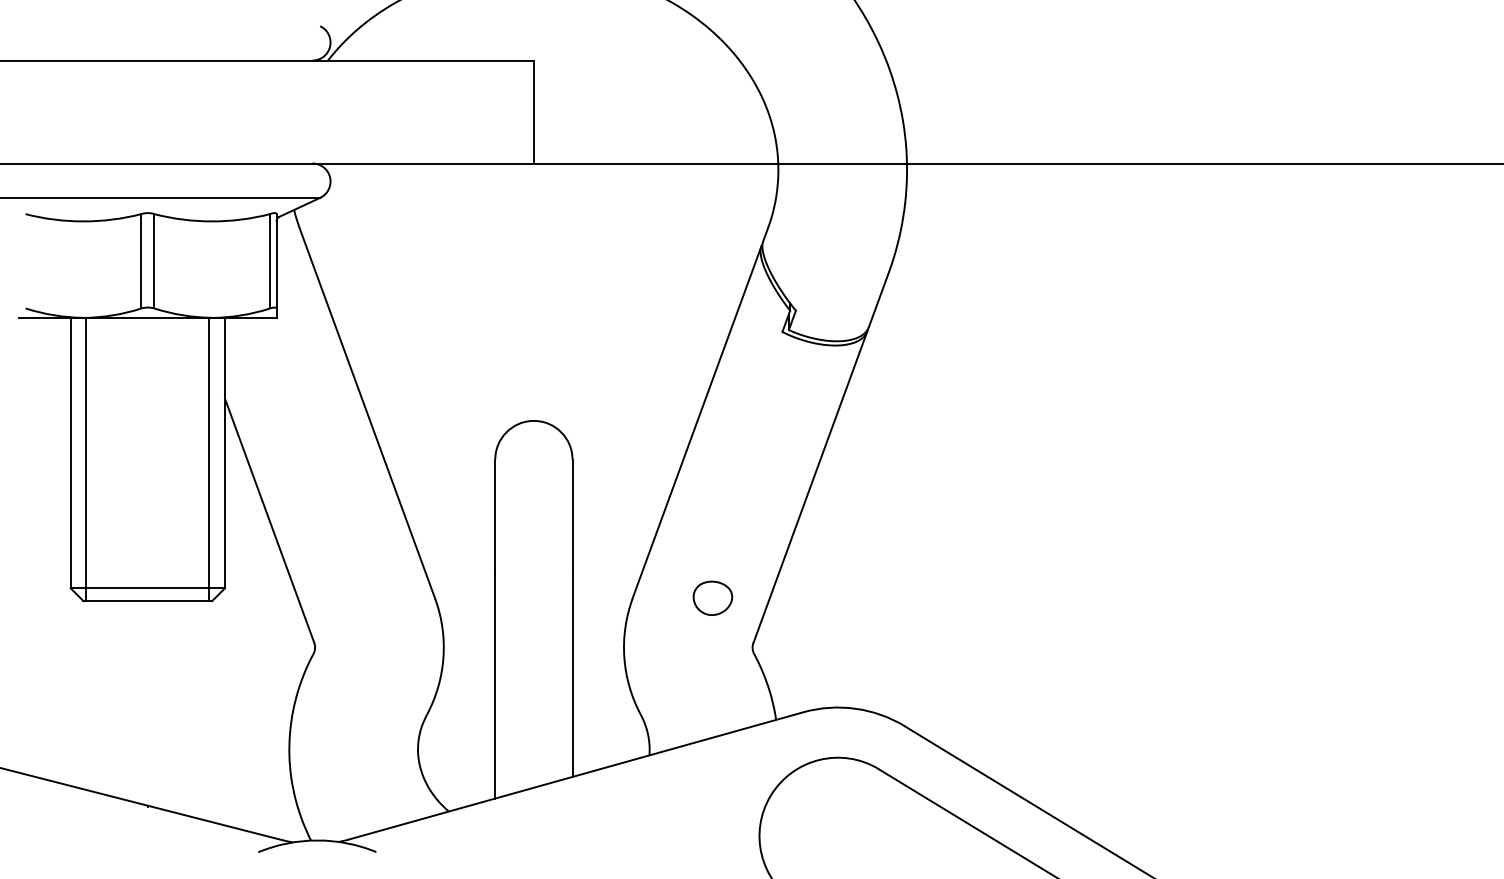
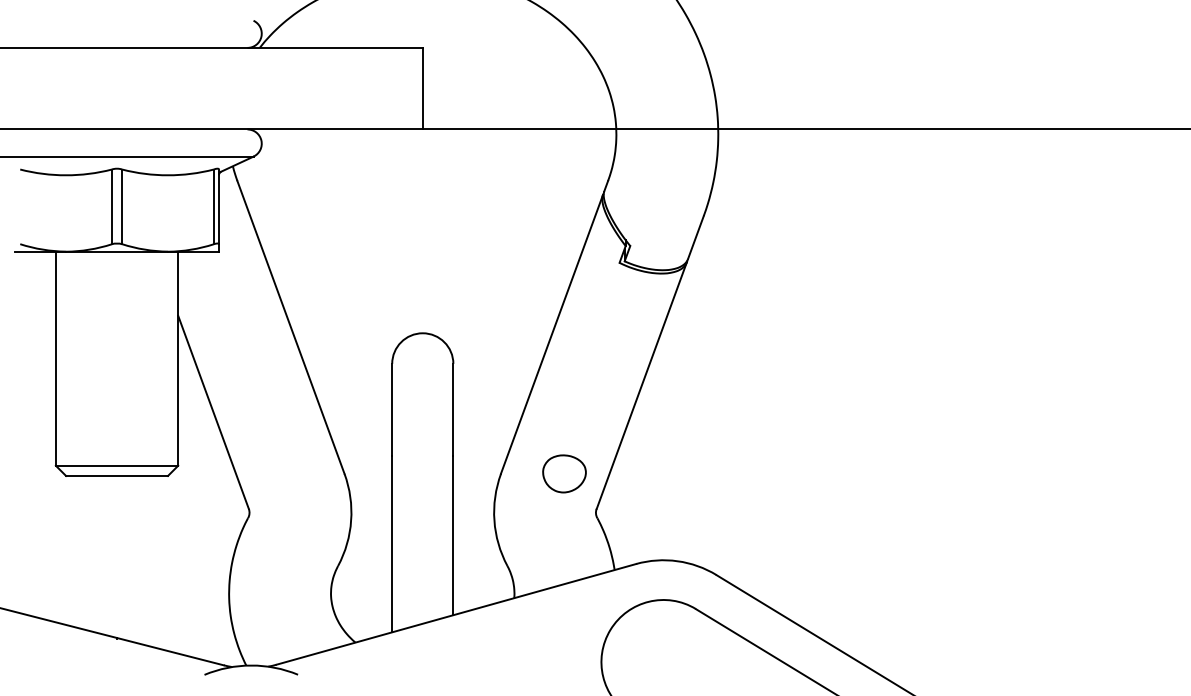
line: (86, 459) -> (68, 363), removed
line: (209, 459) -> (165, 363), removed
part: (712, 597) -> (564, 473), size x1.4

